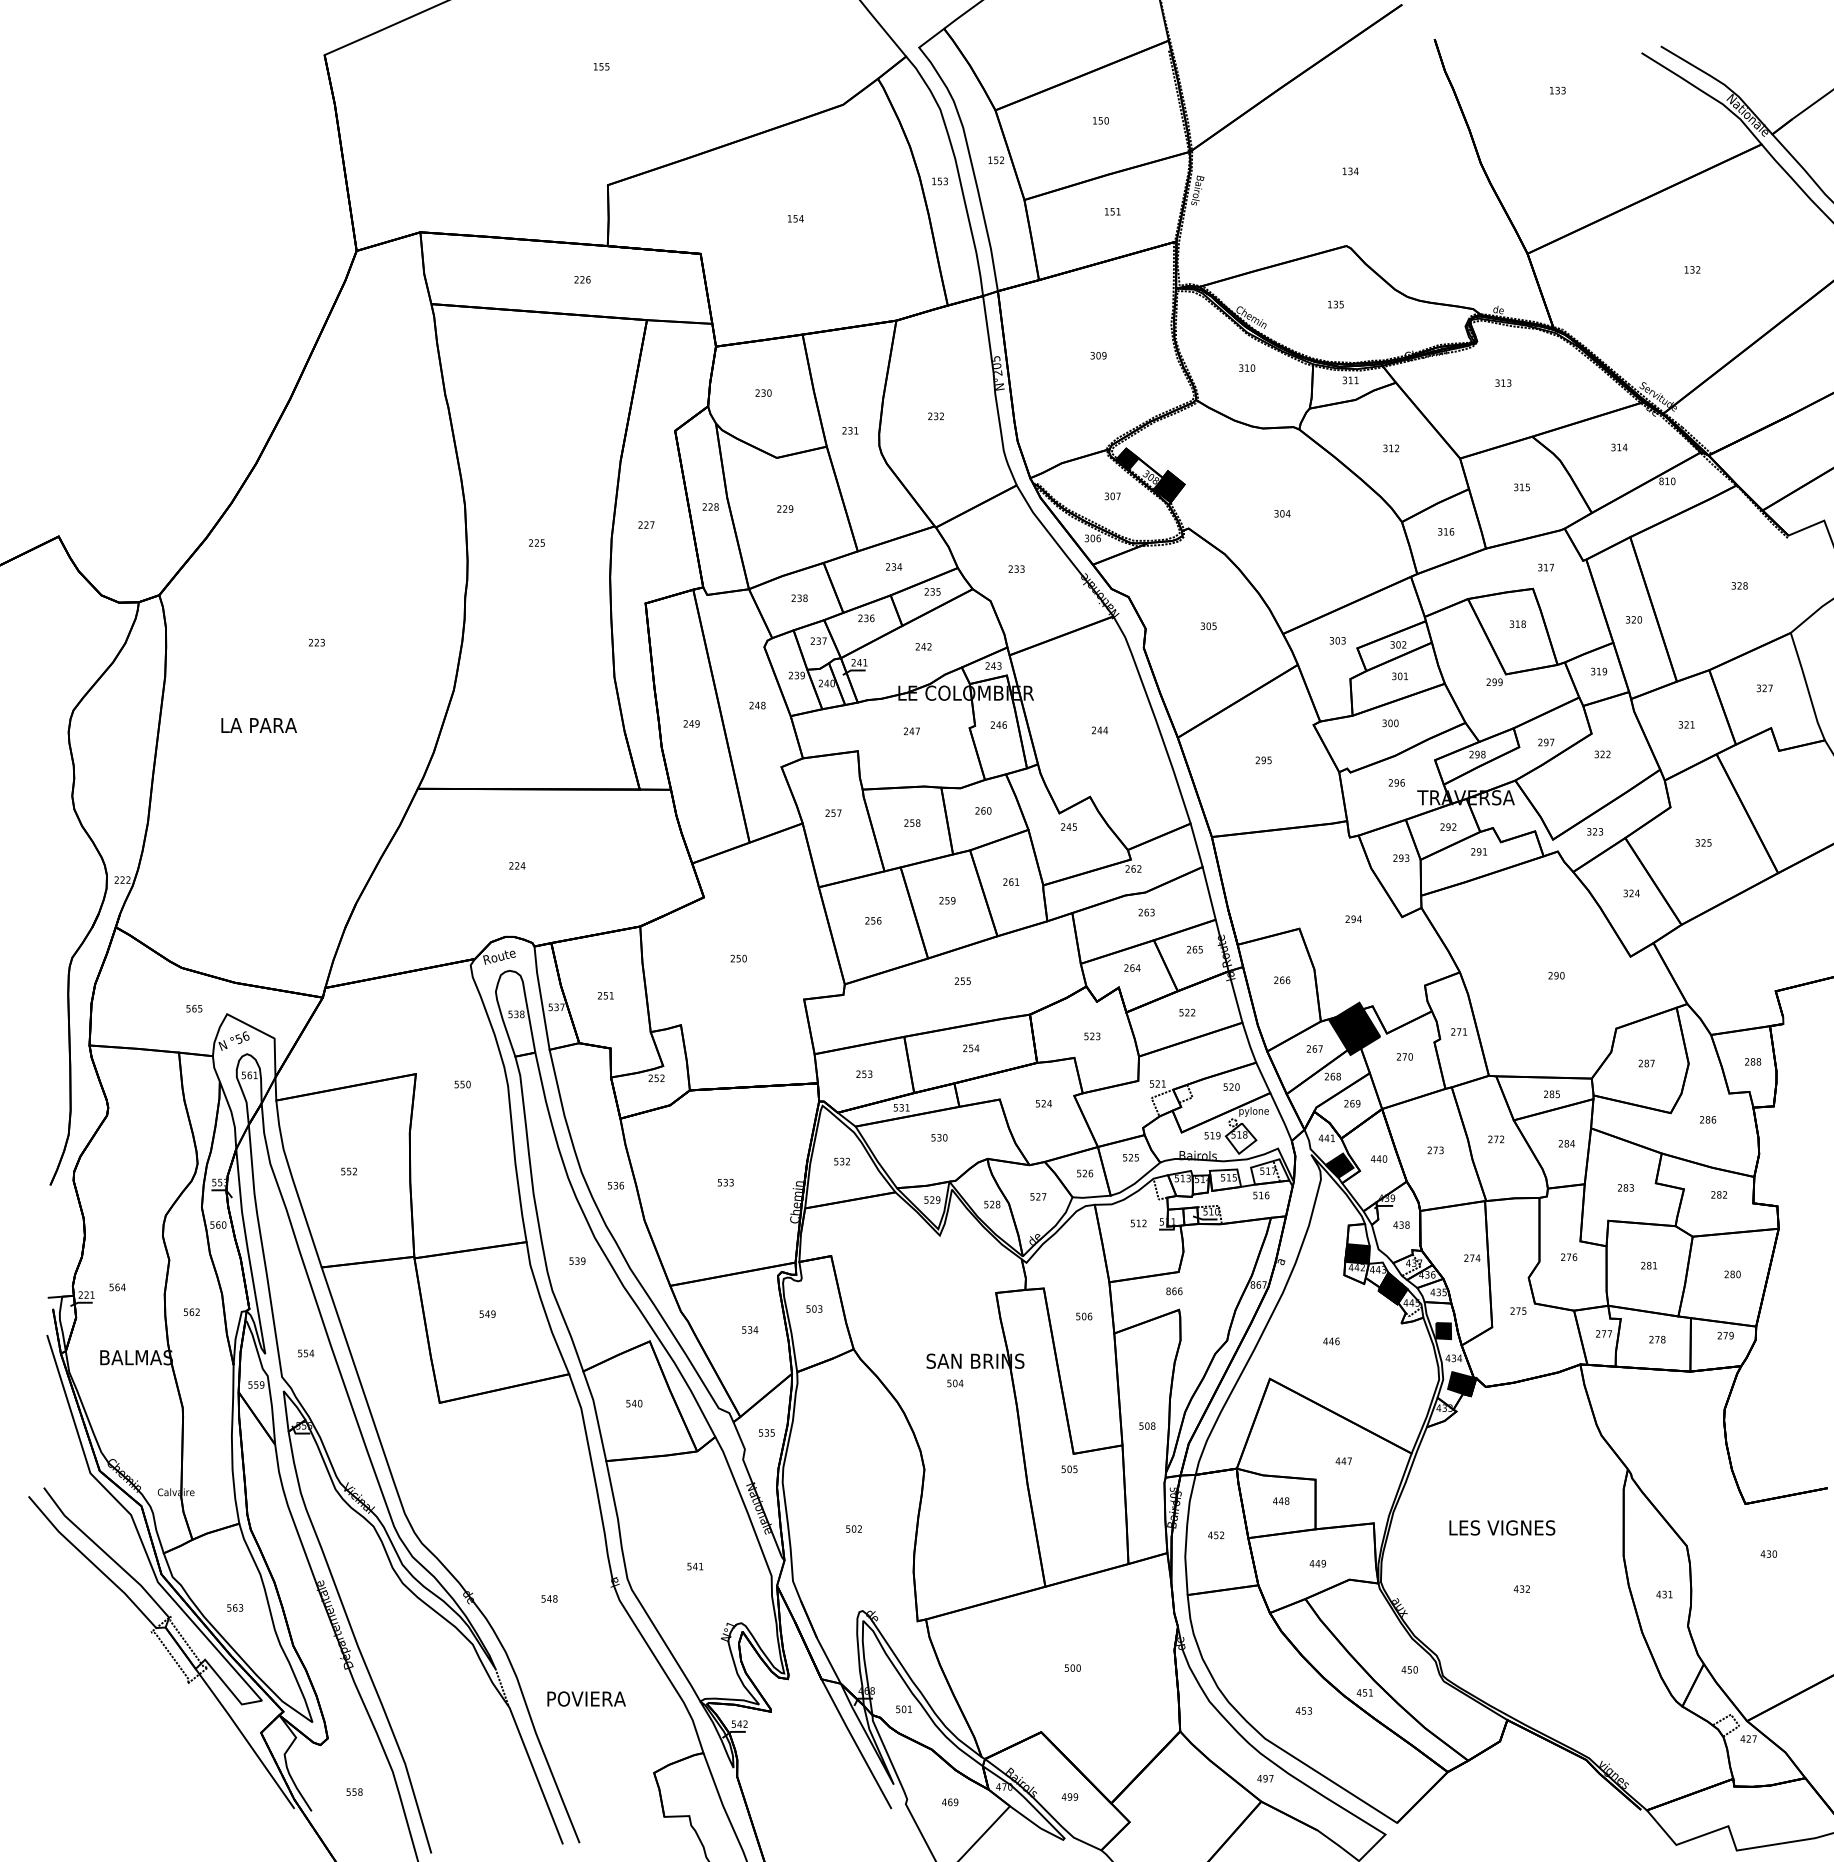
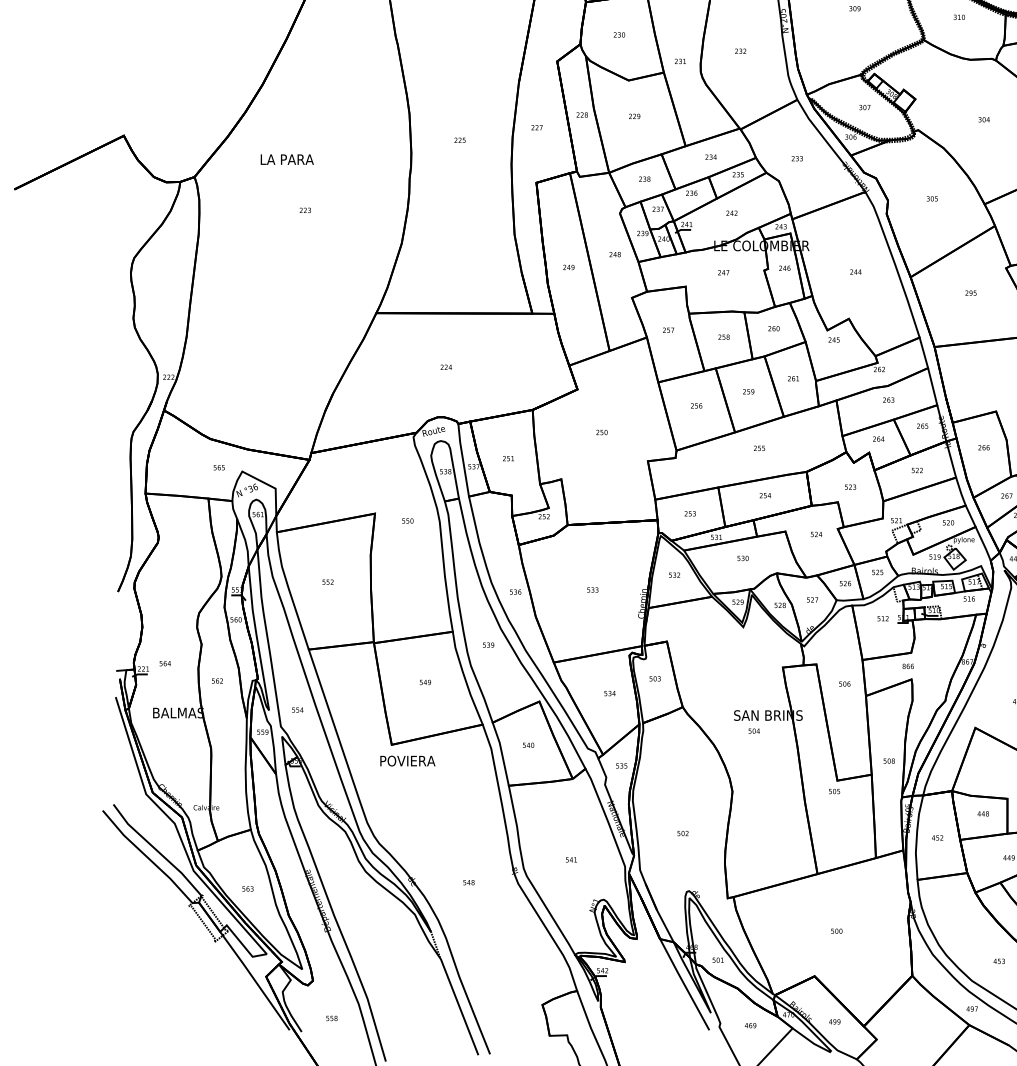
fill: (1127, 458) -> (875, 80), removed
fill: (1168, 486) -> (904, 100), removed
text: (258, 725) -> (286, 159), moved
text: (239, 1037) -> (250, 487), °56 -> °36
text: (586, 1698) -> (407, 760), moved

